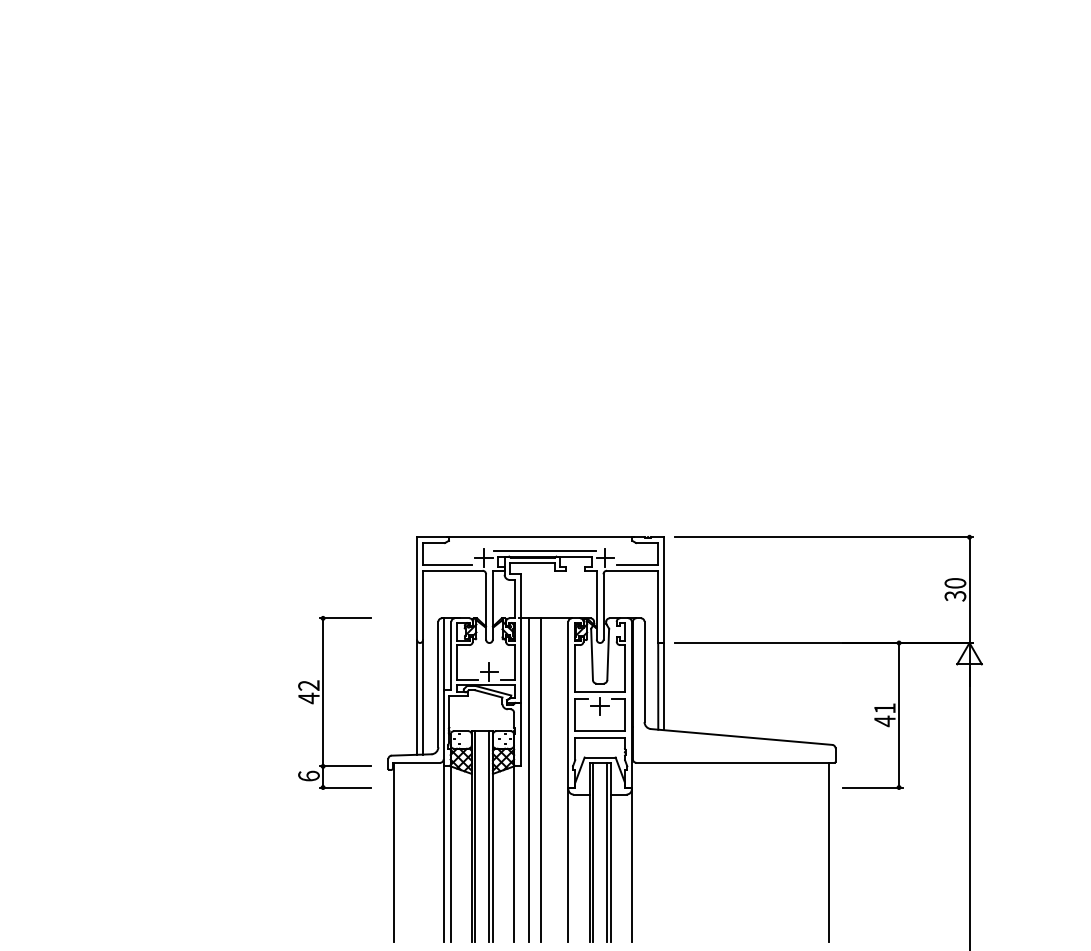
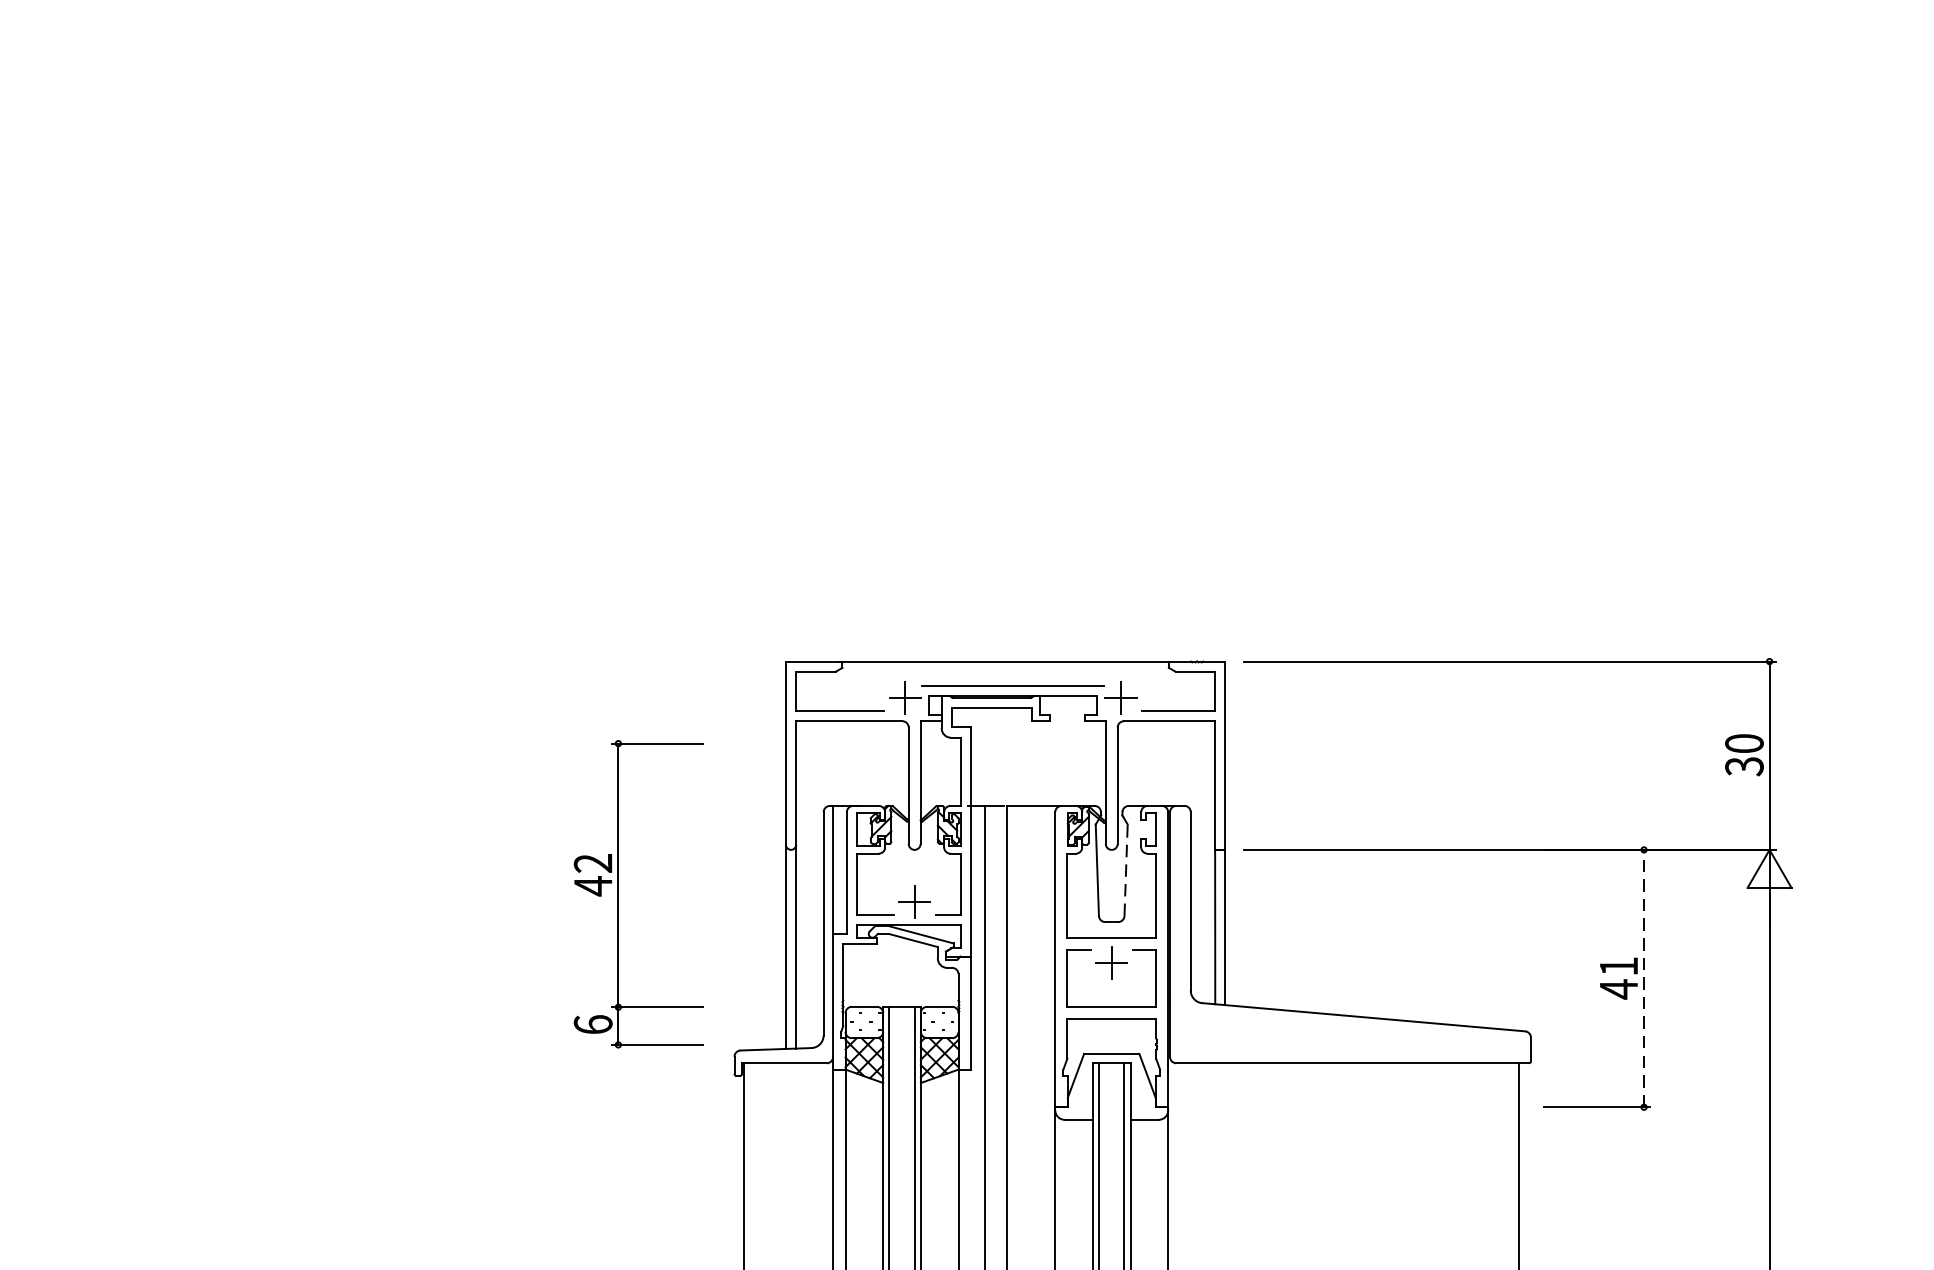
line: (608, 654) -> (1126, 870), solid -> dashed
part: (323, 702) -> (619, 893), moved
line: (899, 714) -> (1644, 977), solid -> dashed

